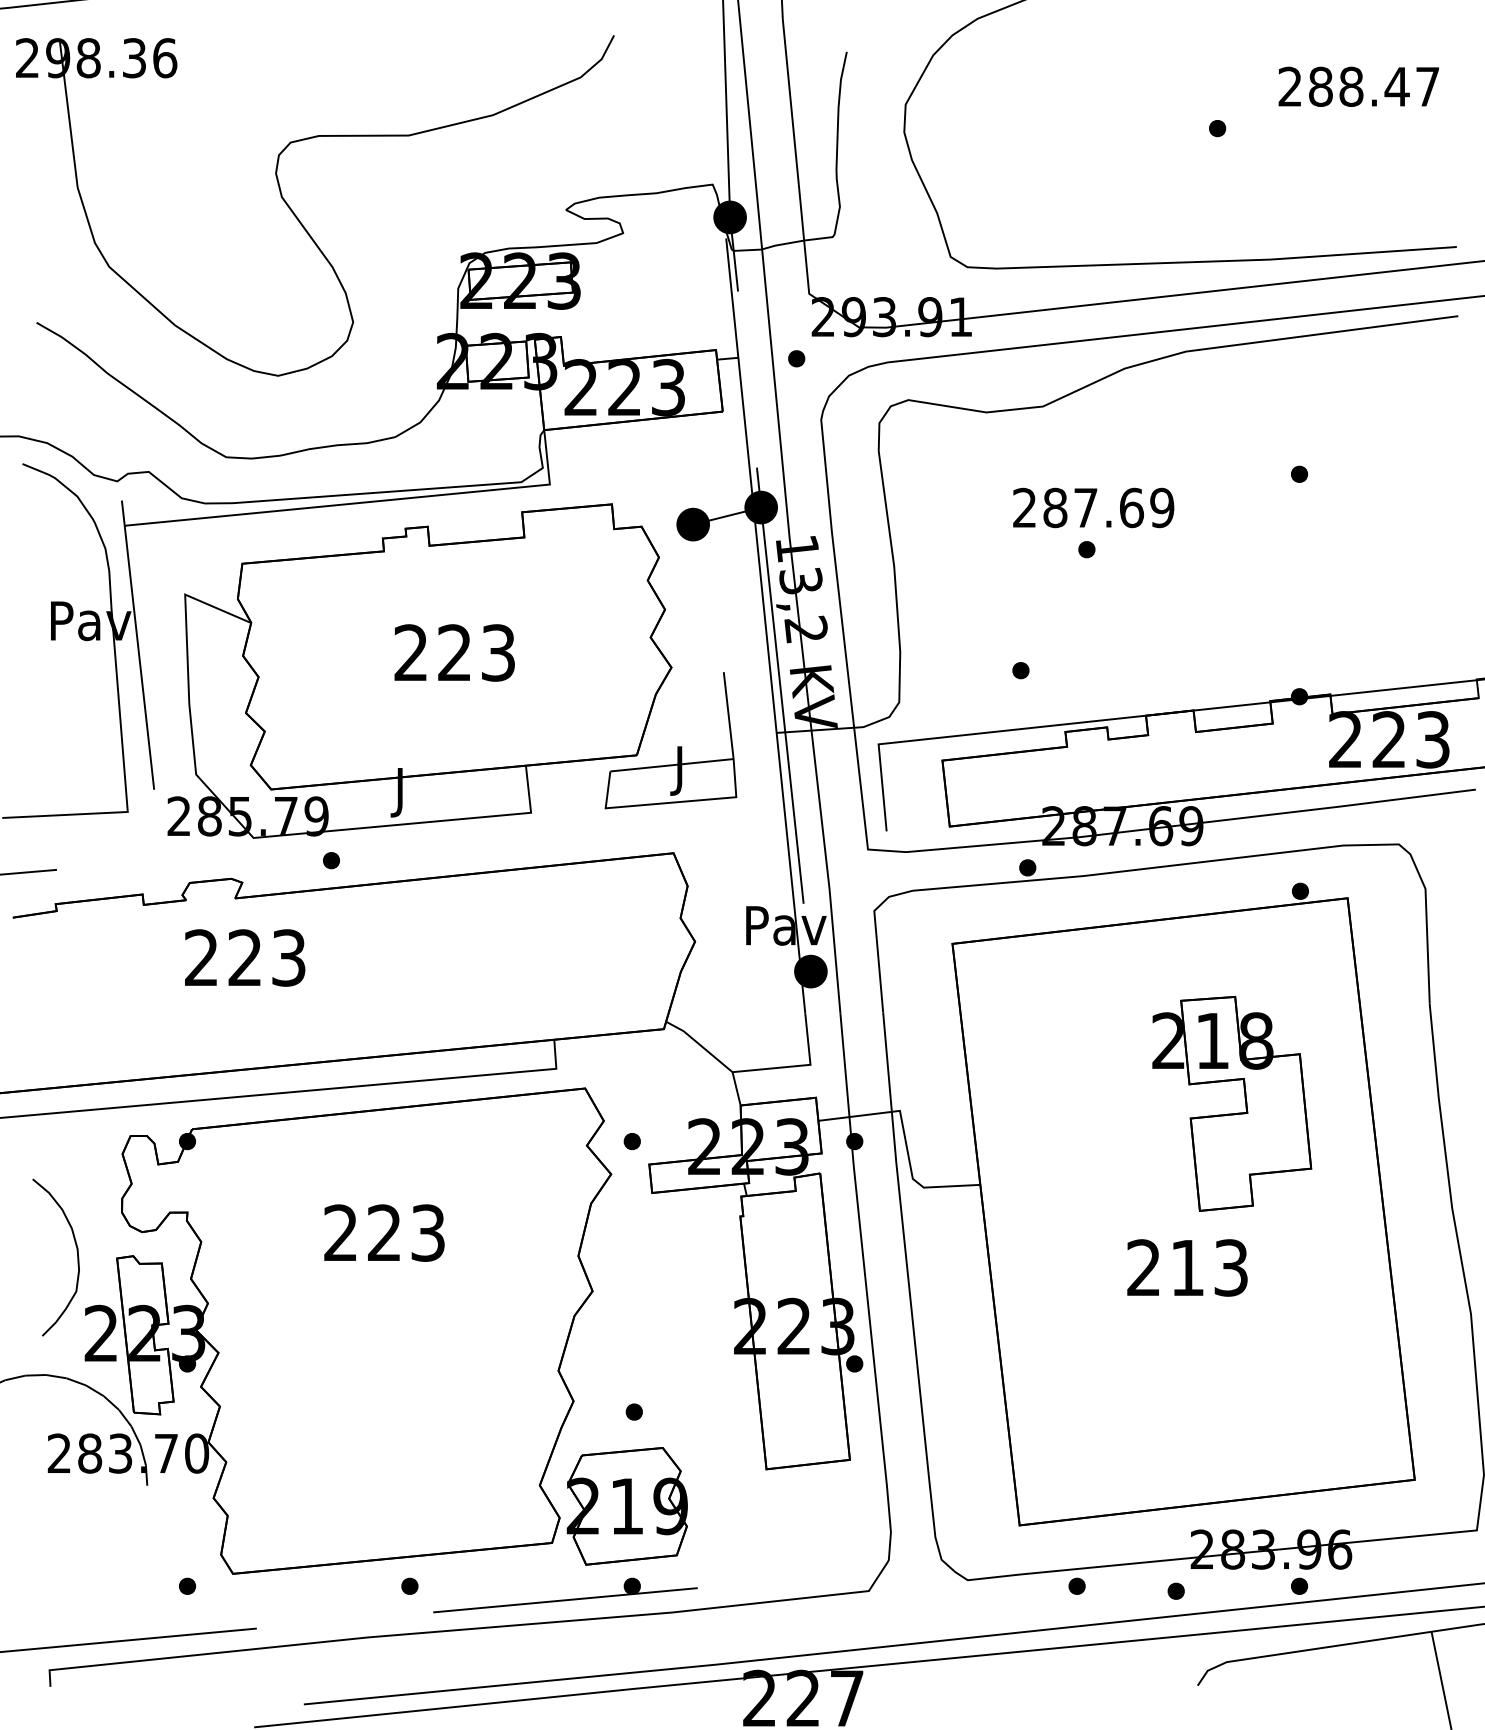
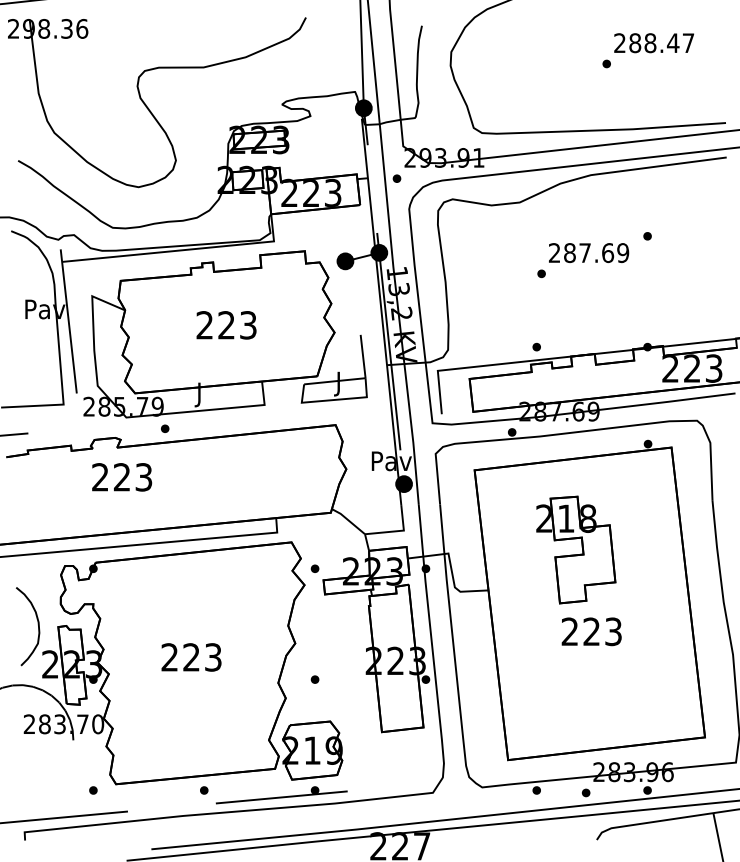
text: (1359, 87) -> (654, 43), moved
text: (1094, 506) -> (589, 252), moved
part: (1020, 669) -> (536, 346), moved
part: (1233, 1102) -> (576, 549), moved
text: (384, 1233) -> (191, 657), moved
text: (1186, 1267) -> (591, 631), 213 -> 223
part: (633, 1411) -> (314, 679), moved

